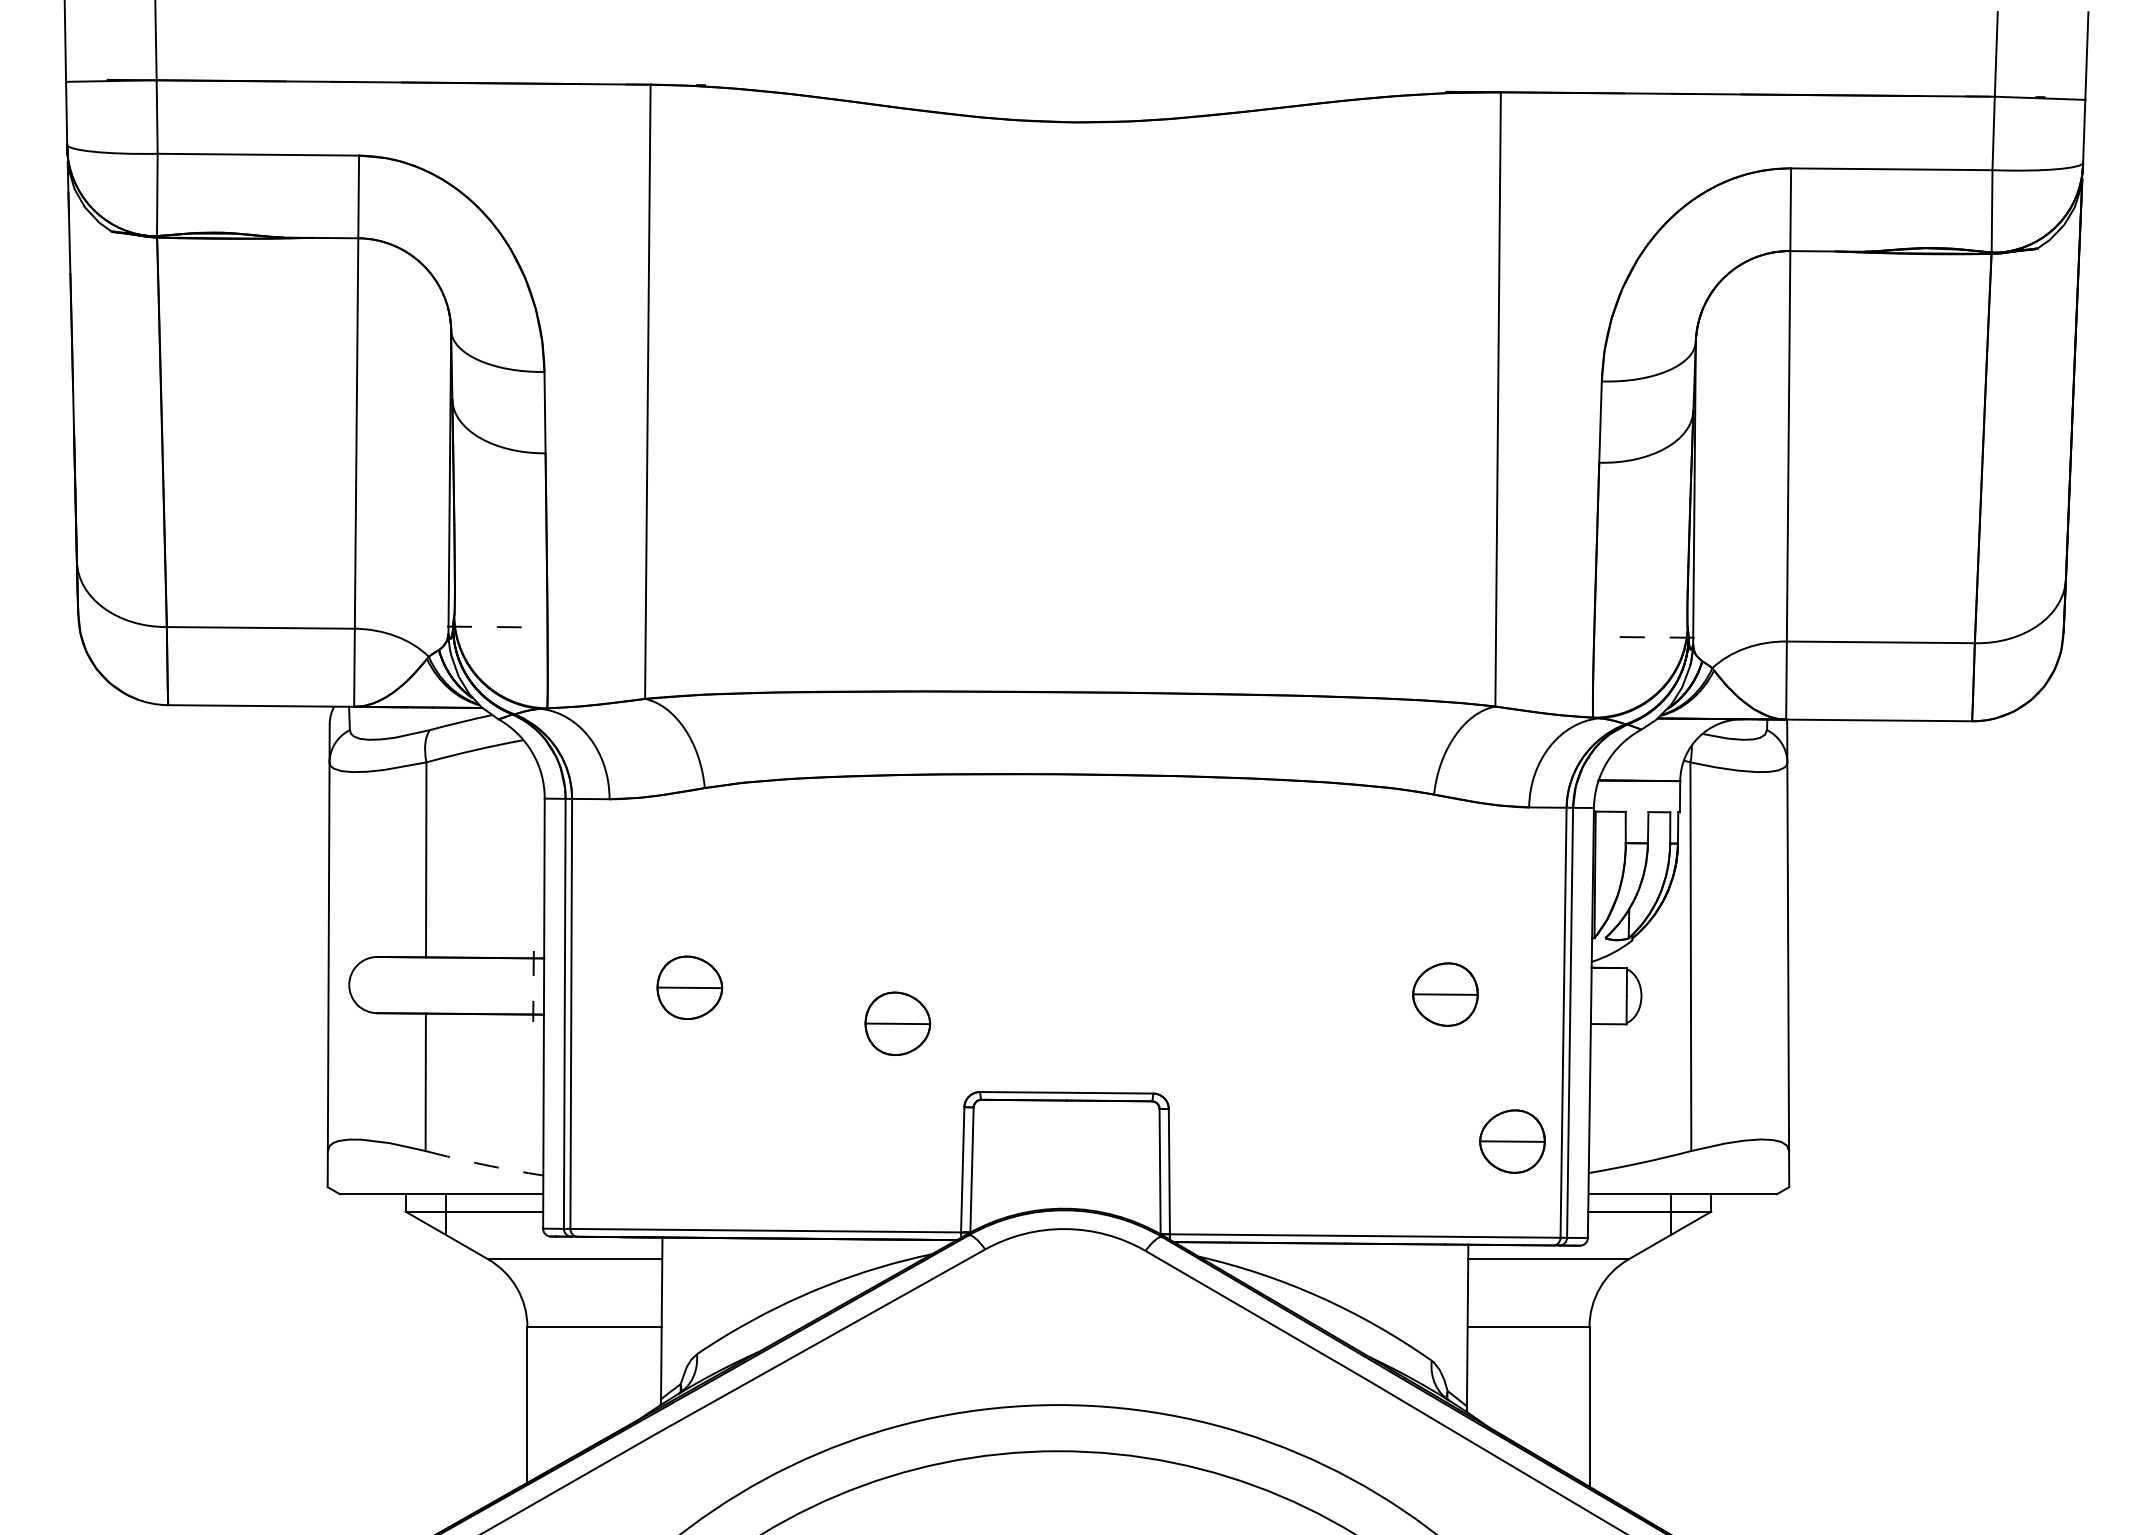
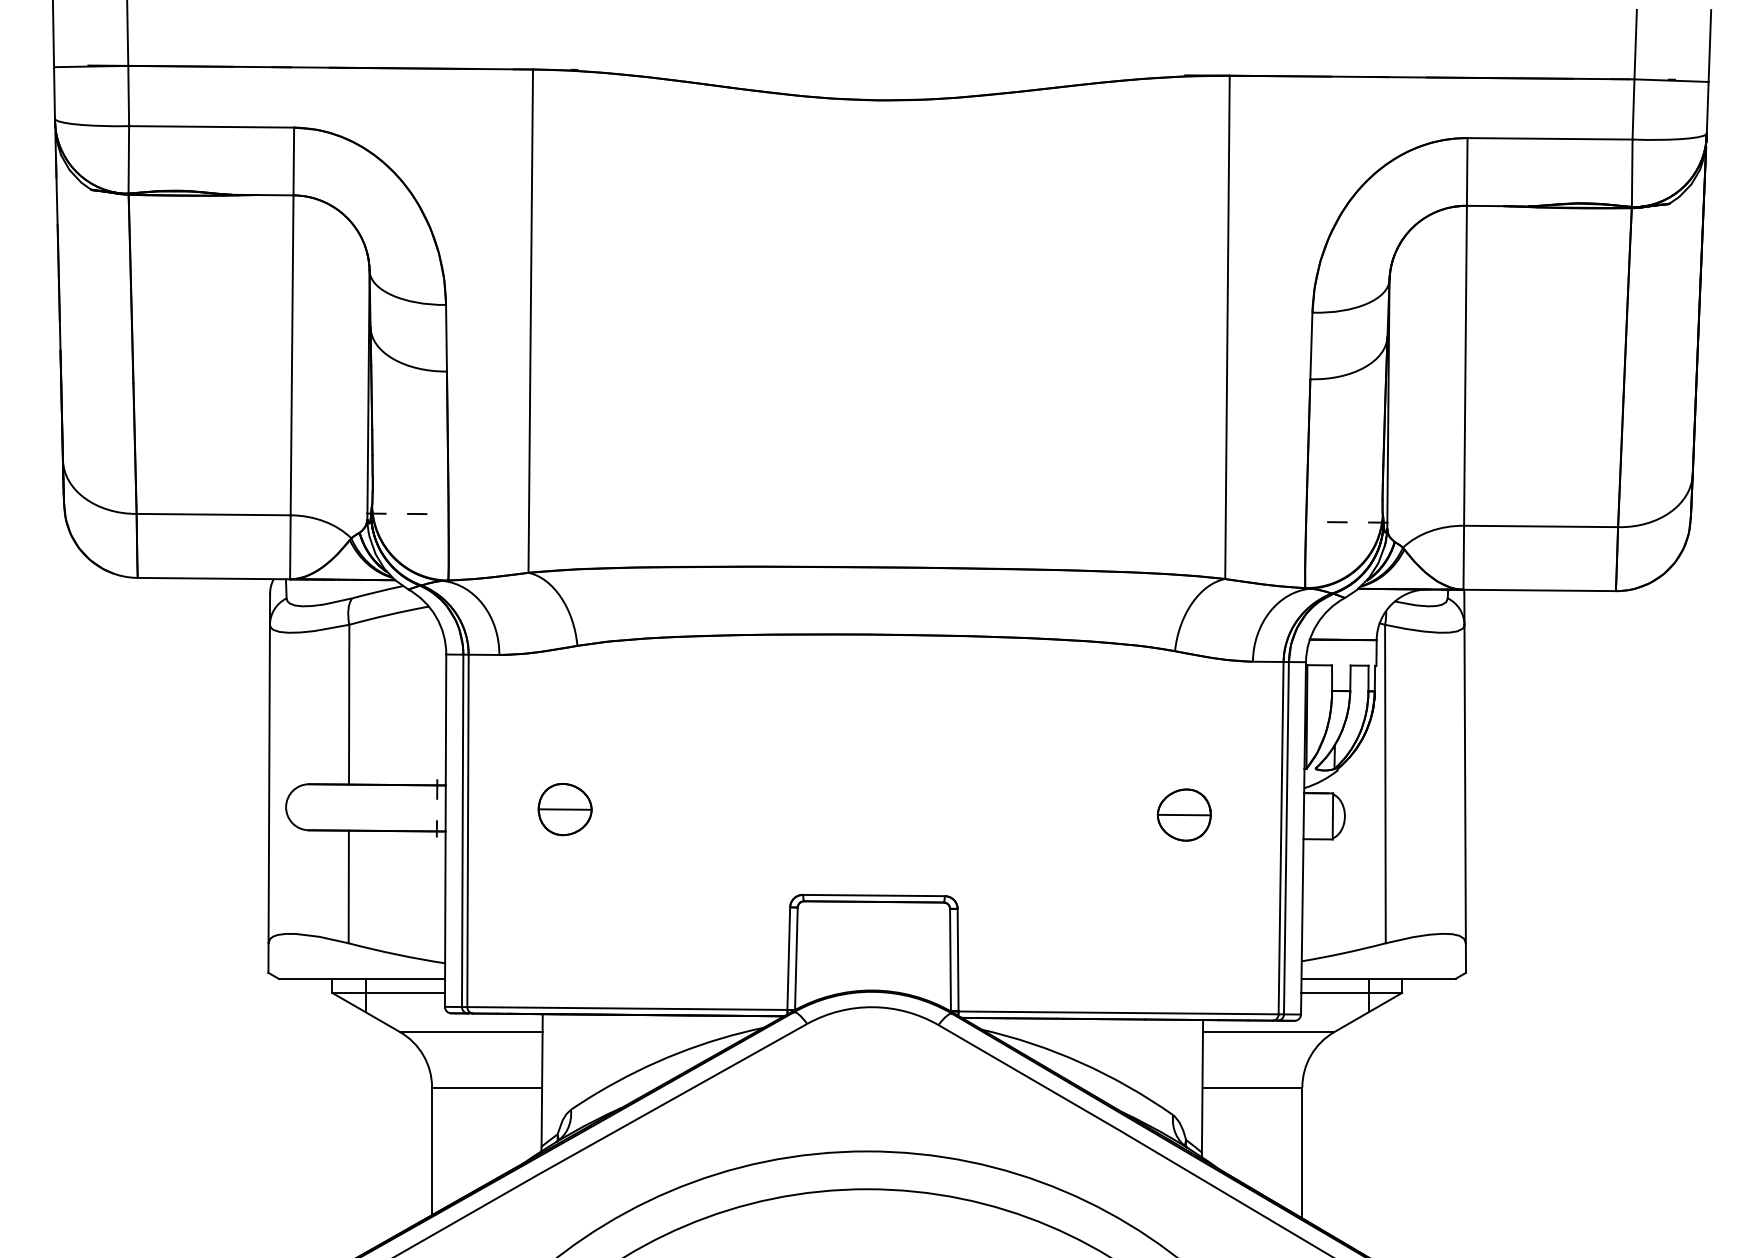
part: (897, 1023) -> (735, 838), removed
part: (1512, 1141) -> (1239, 935), removed
arc: (484, 1164) -> (396, 954), dashed -> solid

